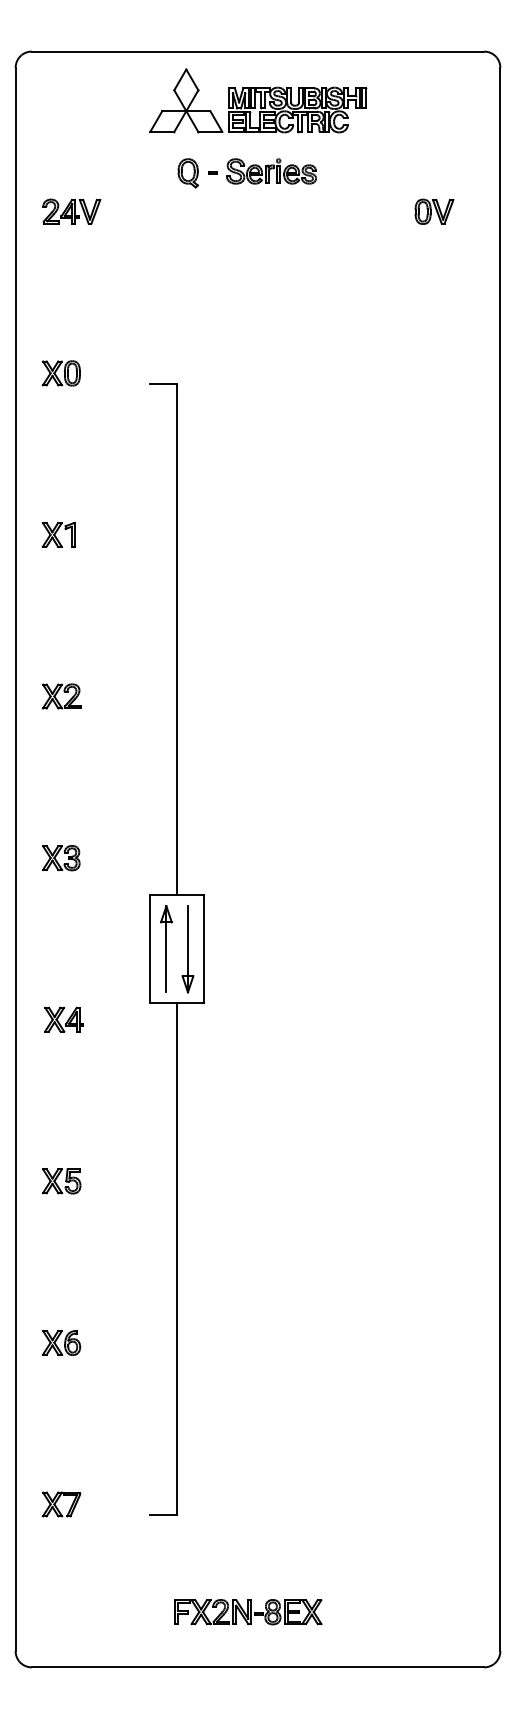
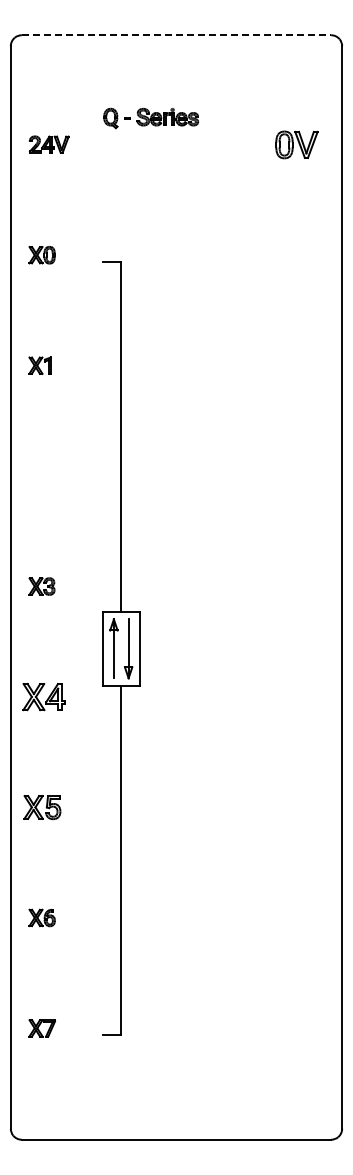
line: (258, 51) -> (176, 35), solid -> dashed
part: (258, 100) -> (176, 68), removed
part: (247, 173) -> (151, 118), moved
part: (435, 211) -> (297, 144), size x1.6
part: (60, 695) -> (41, 475), removed
part: (63, 1018) -> (43, 696), size x1.6
part: (60, 1181) -> (41, 807), size x1.4
part: (247, 1611) -> (169, 1101), removed

